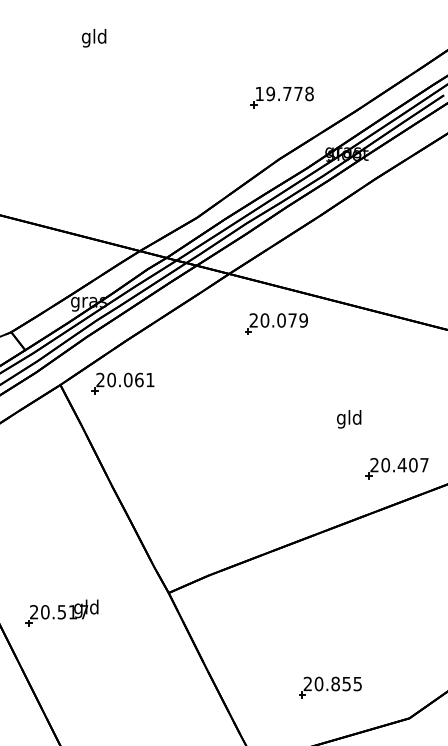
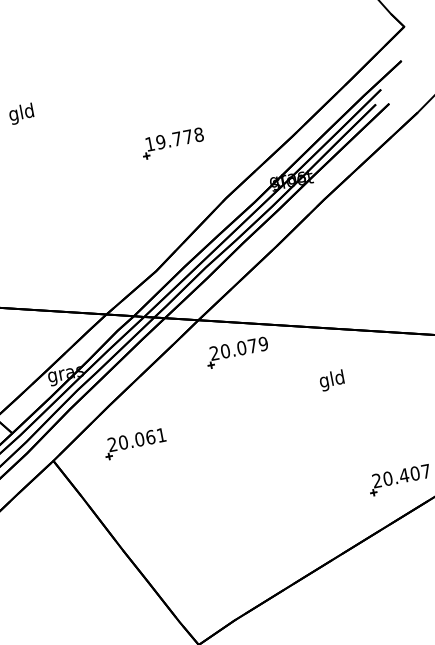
part: (281, 97) -> (172, 143), moved
part: (276, 323) -> (237, 352), moved
part: (122, 383) -> (134, 443), moved
text: (349, 419) -> (332, 380), moved

